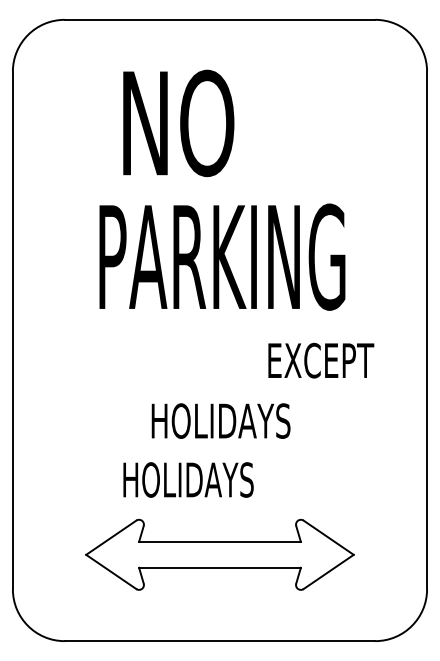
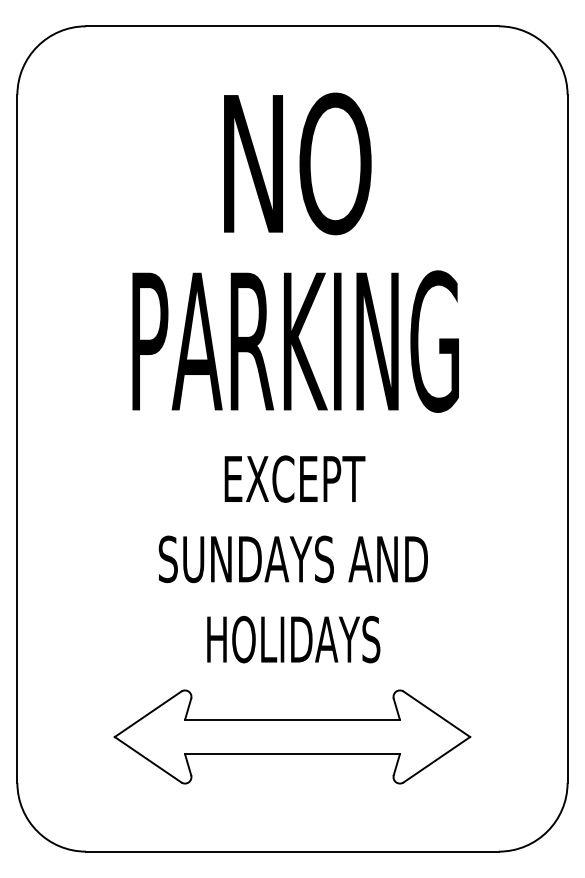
text: (178, 123) -> (297, 163), moved
text: (320, 360) -> (294, 478), moved
text: (220, 421) -> (292, 559), HOLIDAYS -> SUNDAYS AND
text: (188, 479) -> (293, 639), moved

